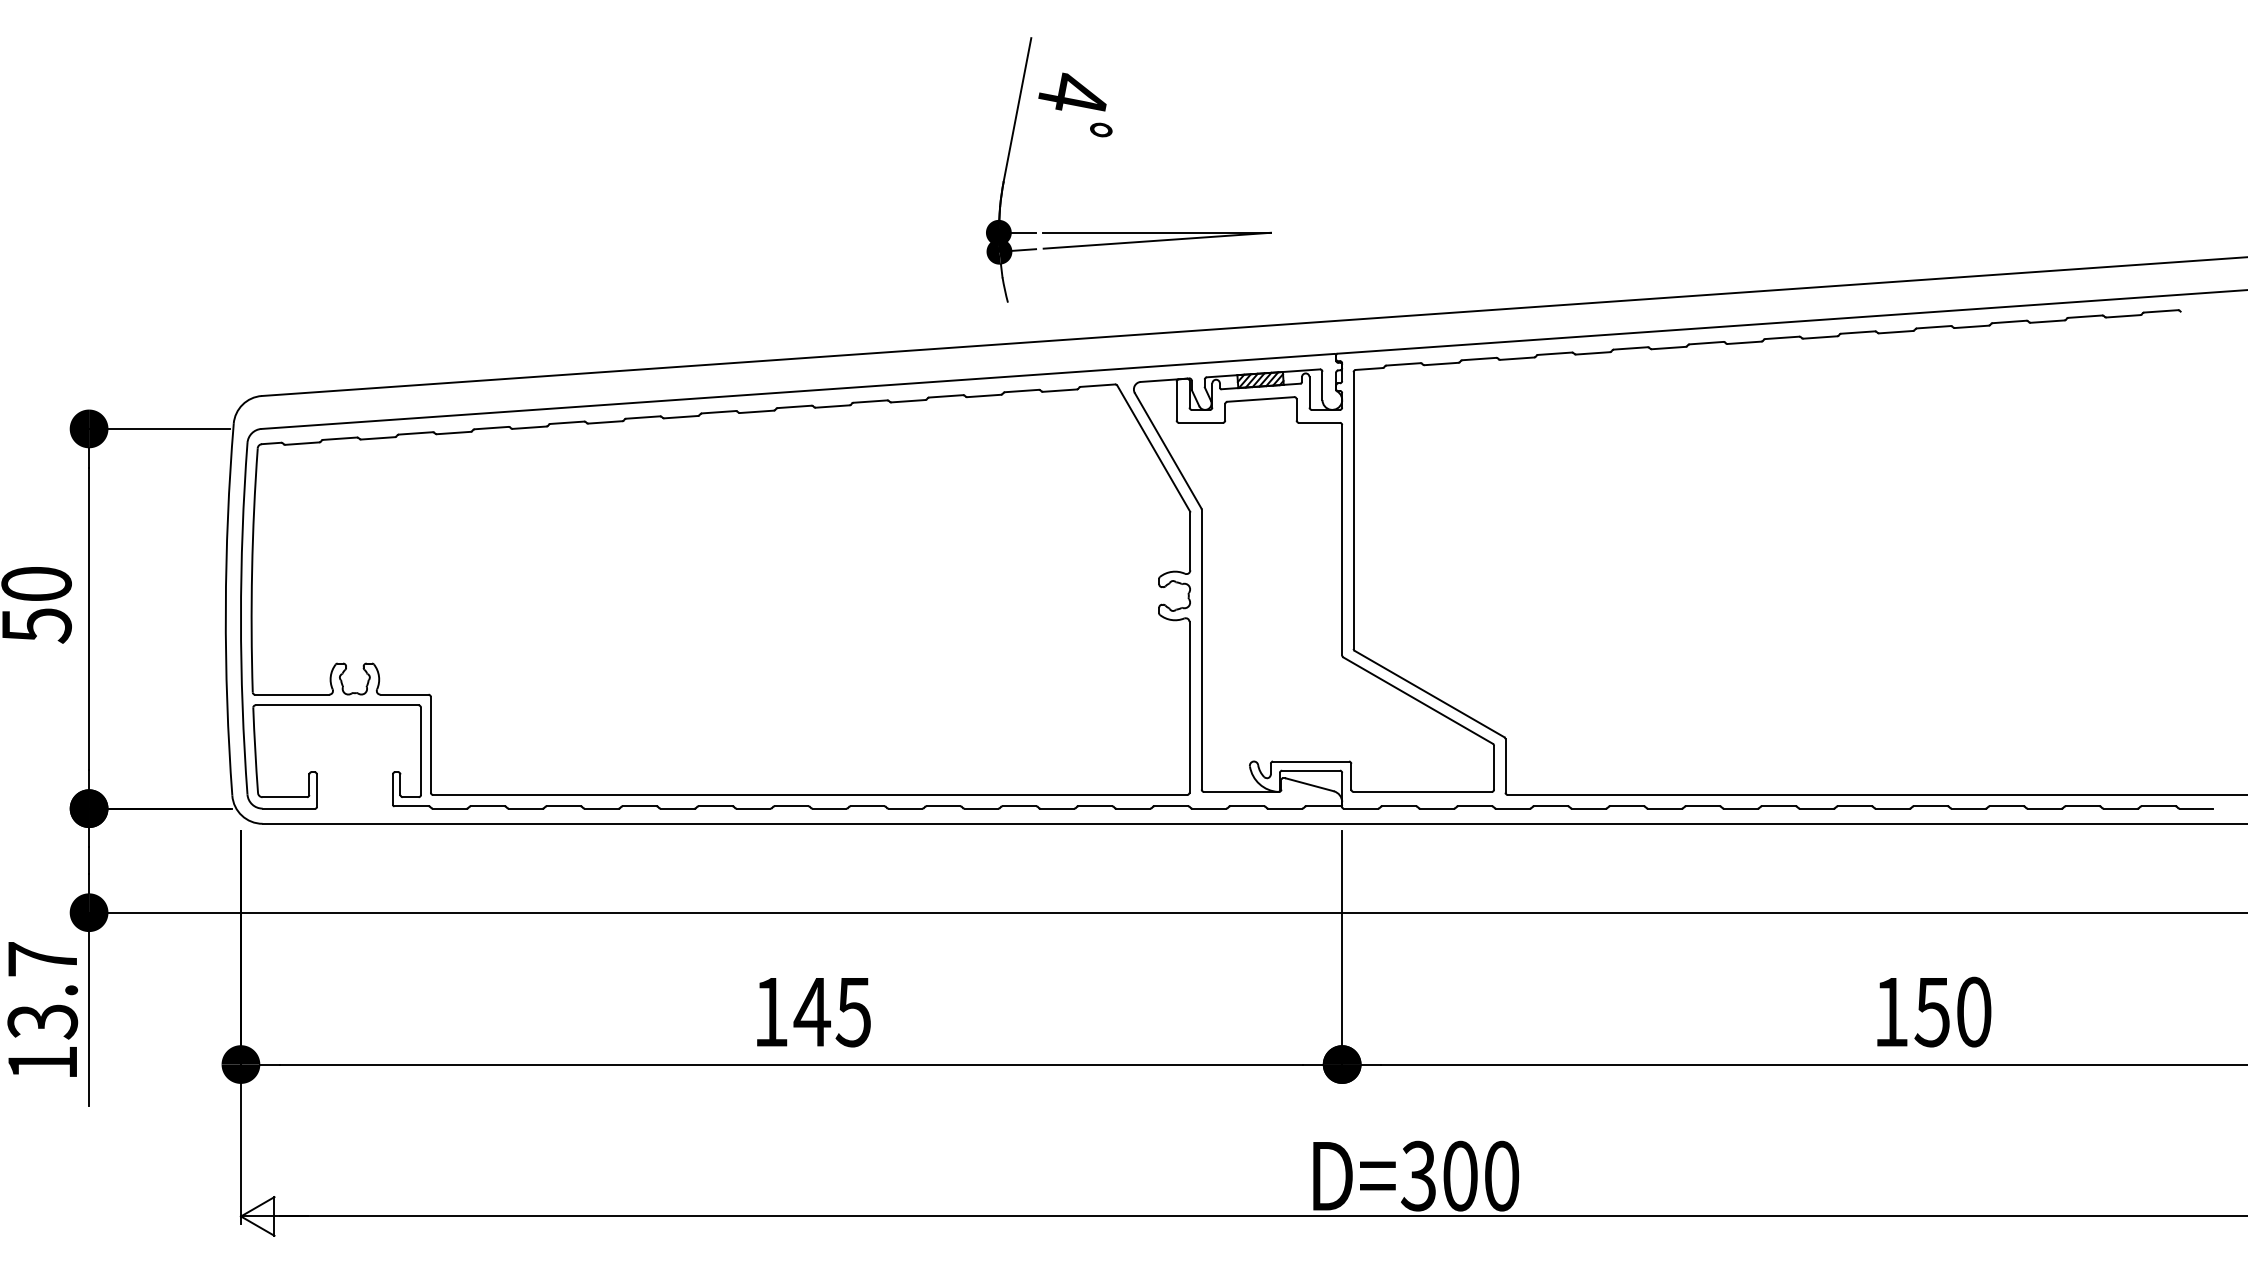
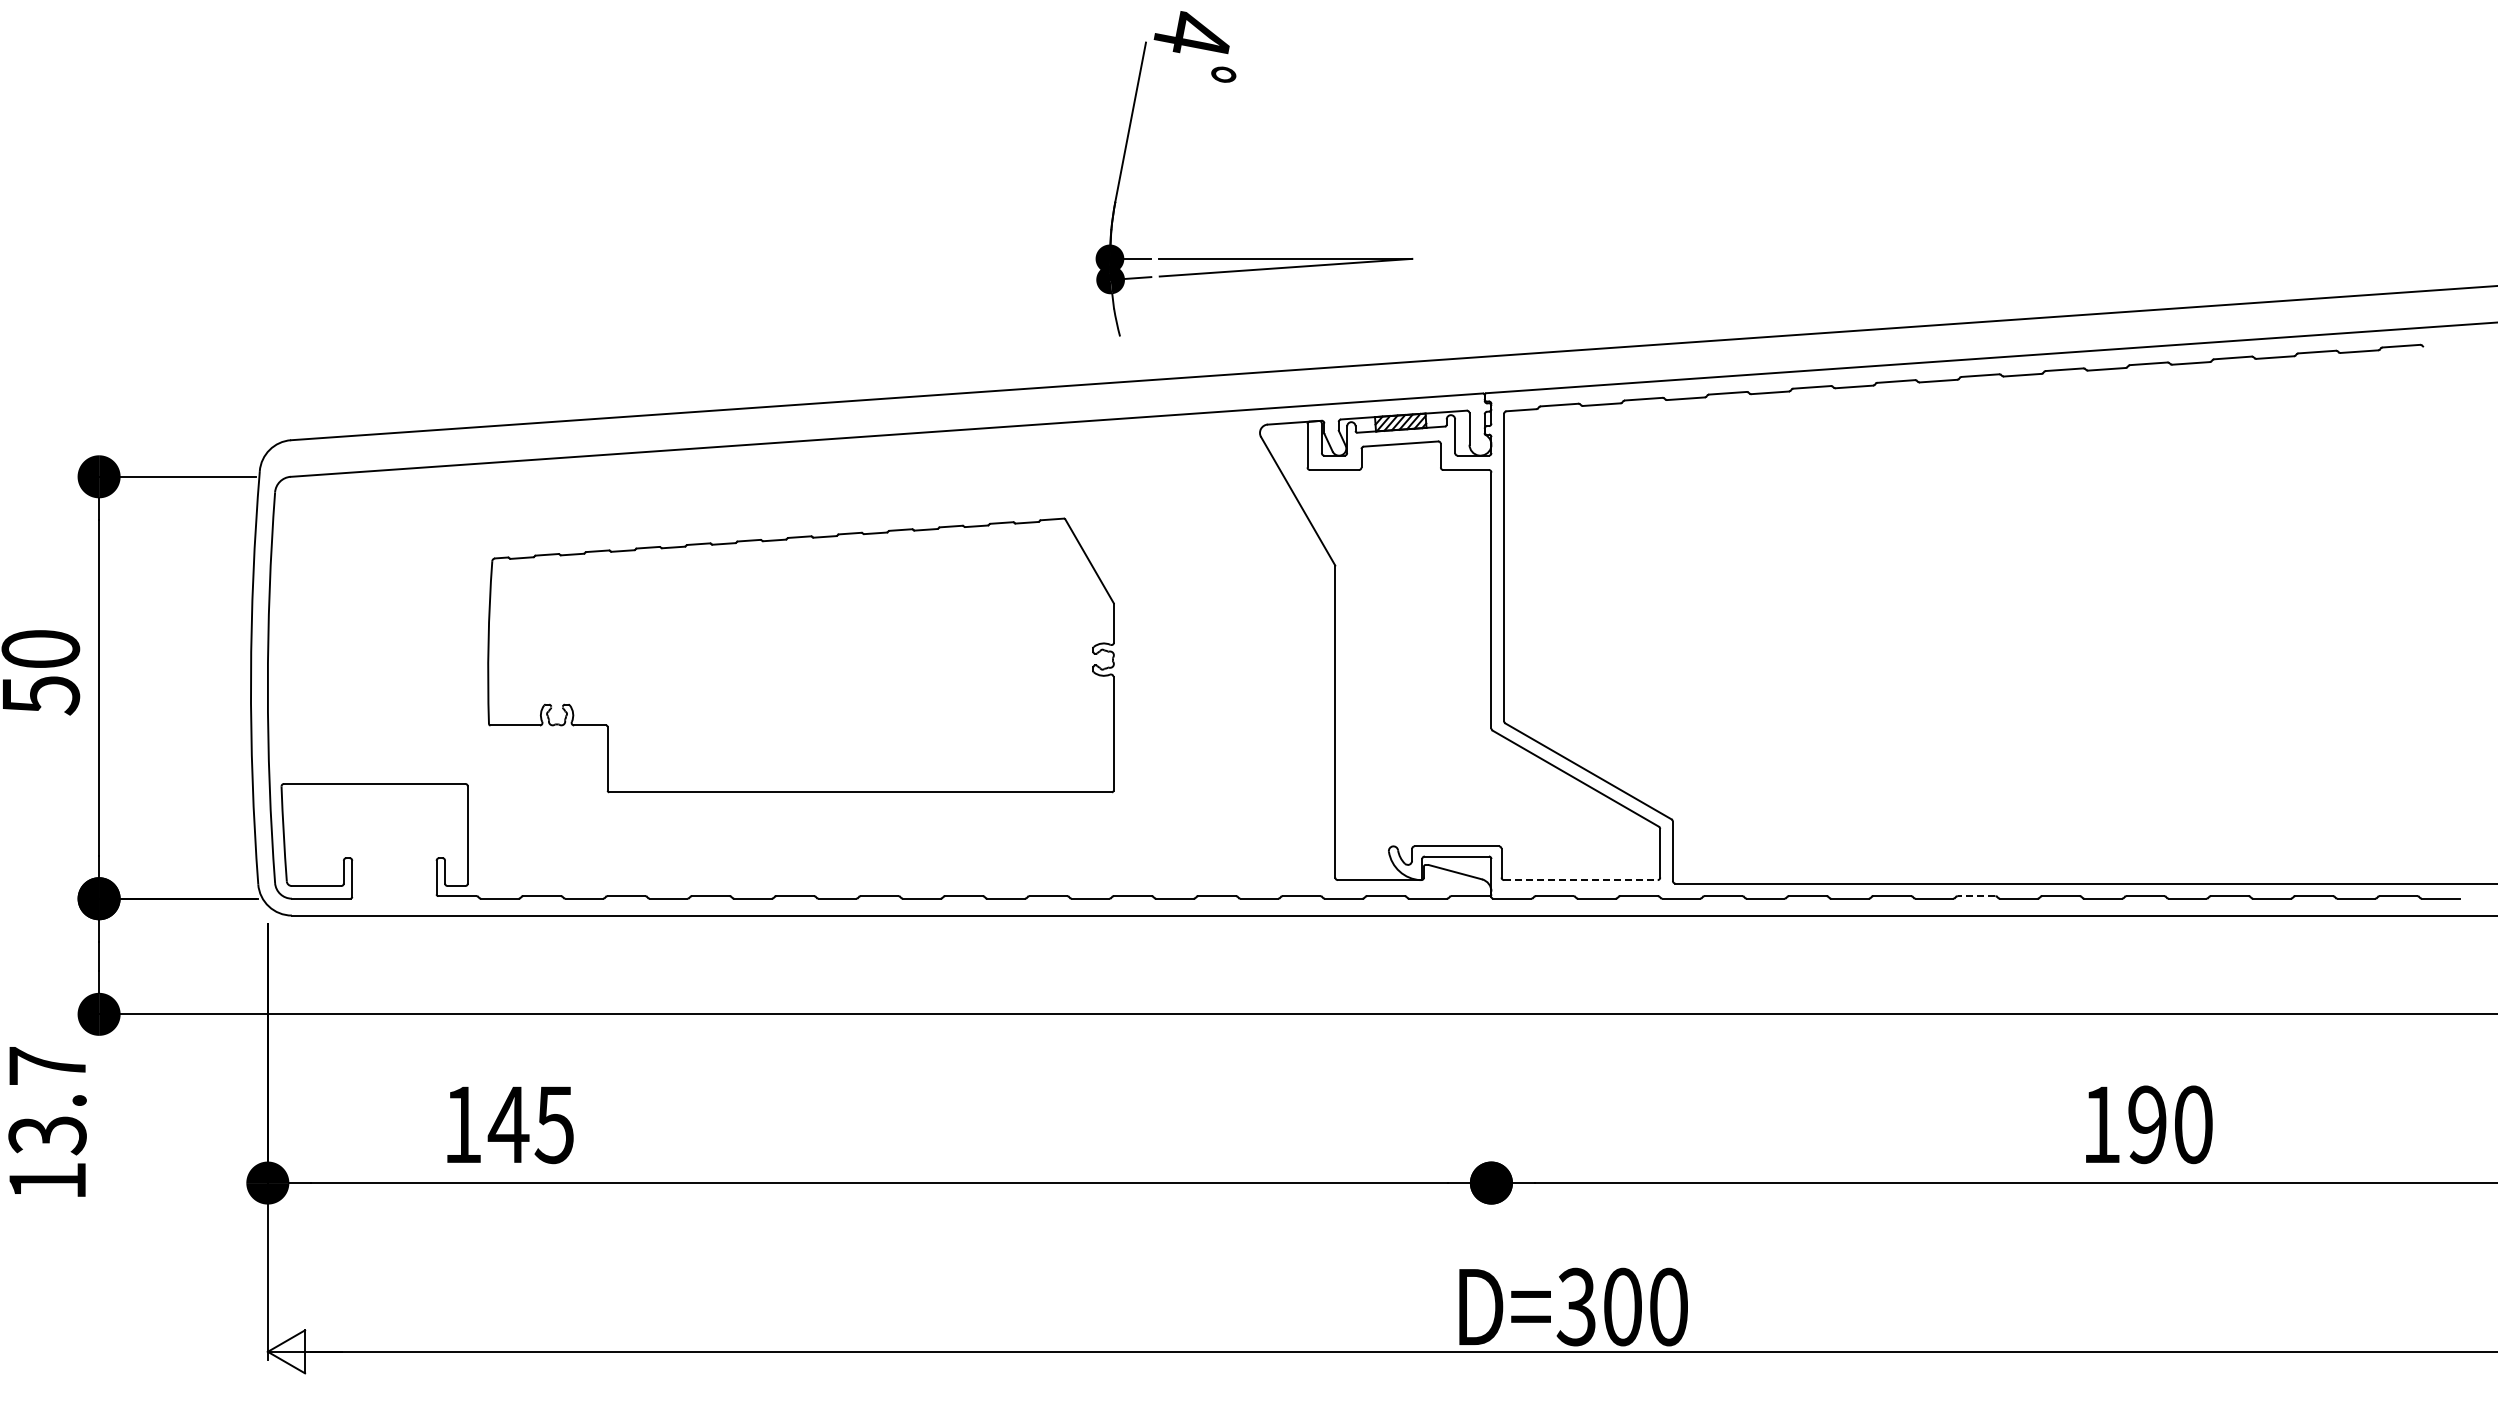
text: (1074, 104) -> (1194, 46), moved
part: (720, 589) -> (800, 655), size x0.6
line: (1422, 792) -> (1580, 880), solid -> dashed
line: (1778, 806) -> (1976, 896), solid -> dashed
line: (1342, 951) -> (1491, 1057), removed
line: (89, 1009) -> (99, 1121), removed
text: (1931, 1011) -> (2146, 1124), 150 -> 190
text: (813, 1012) -> (510, 1125), moved

